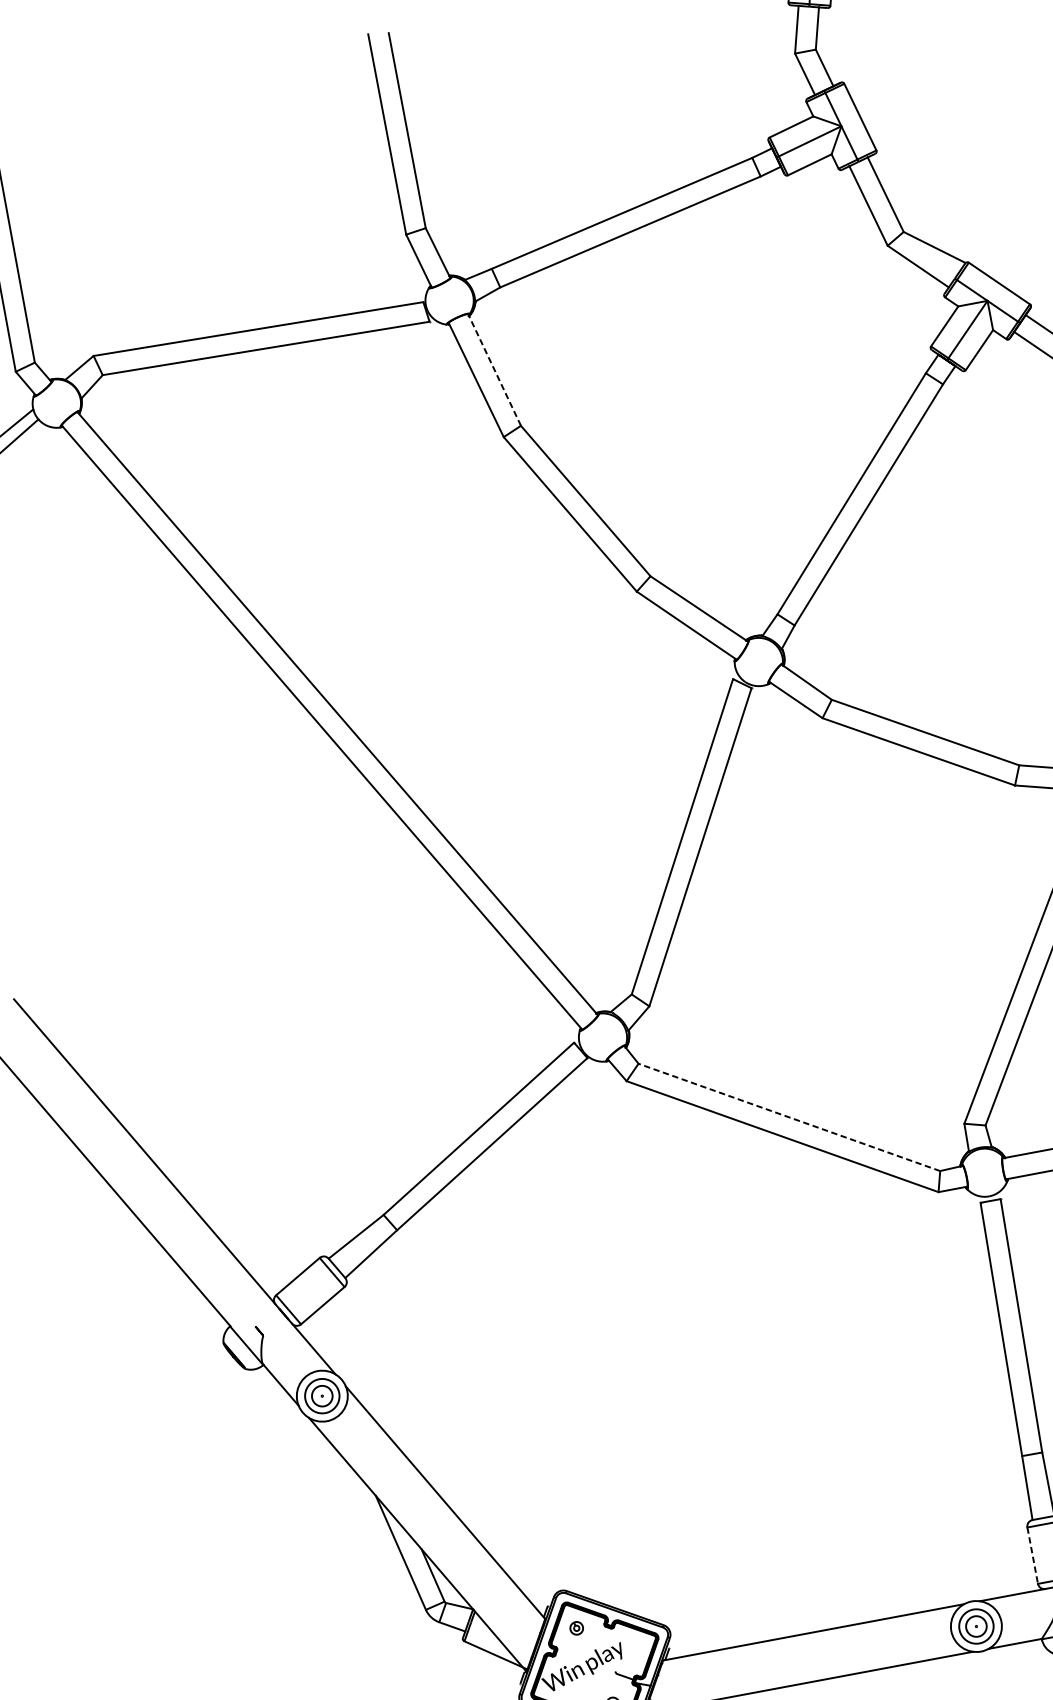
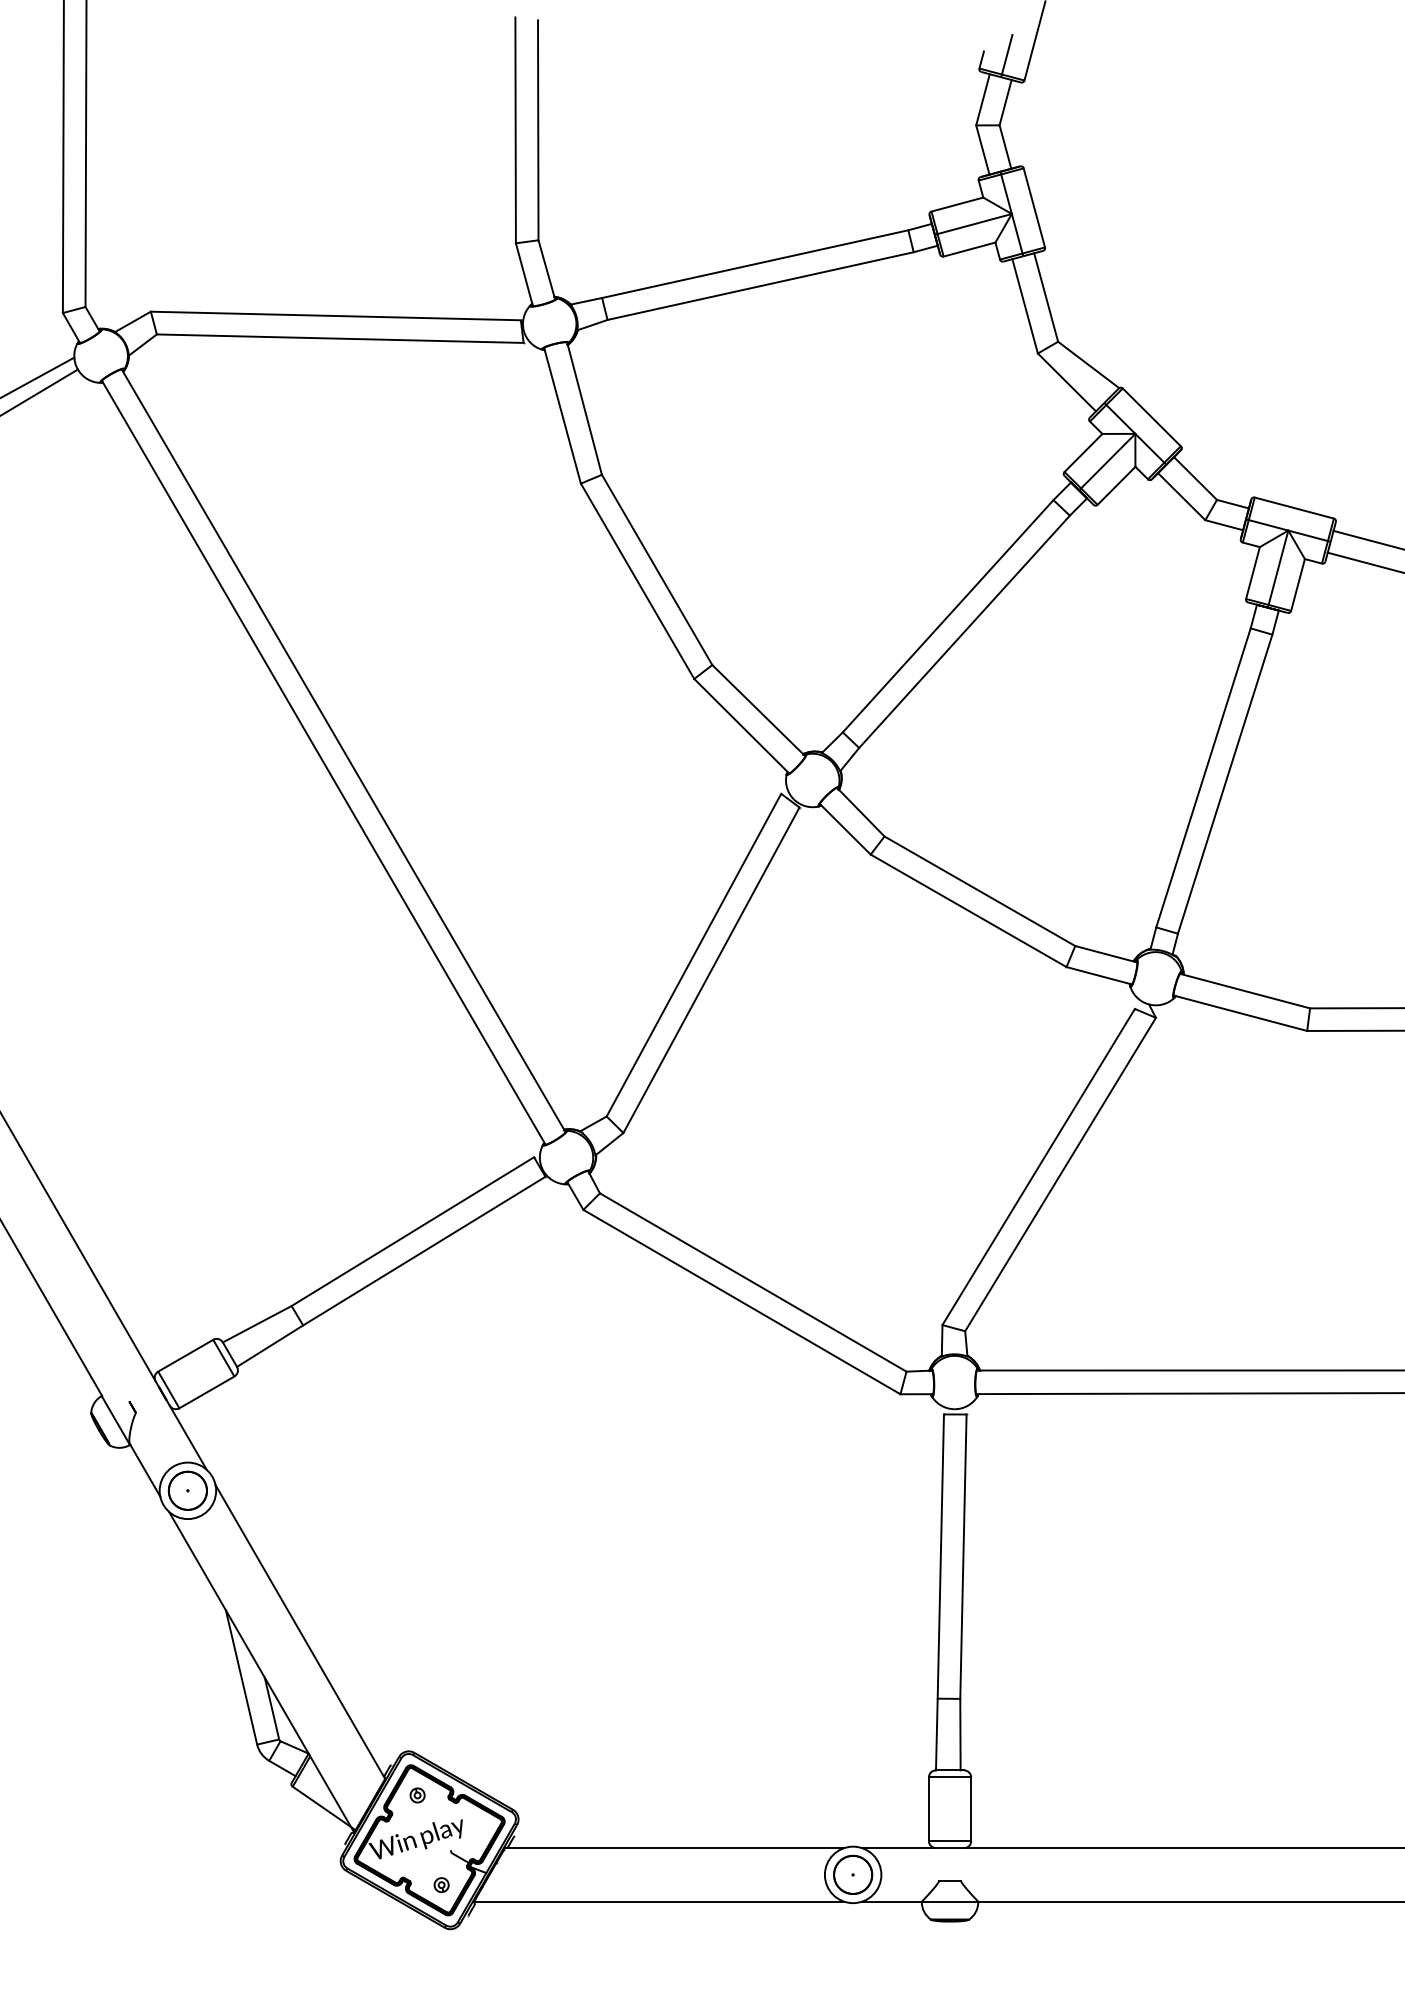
line: (494, 369) -> (584, 408), dashed -> solid
line: (788, 1117) -> (752, 1282), dashed -> solid
circle: (321, 1395) -> (187, 1490), size x1.67
line: (1032, 1555) -> (928, 1809), dashed -> solid
circle: (976, 1626) -> (853, 1874), size x1.67

